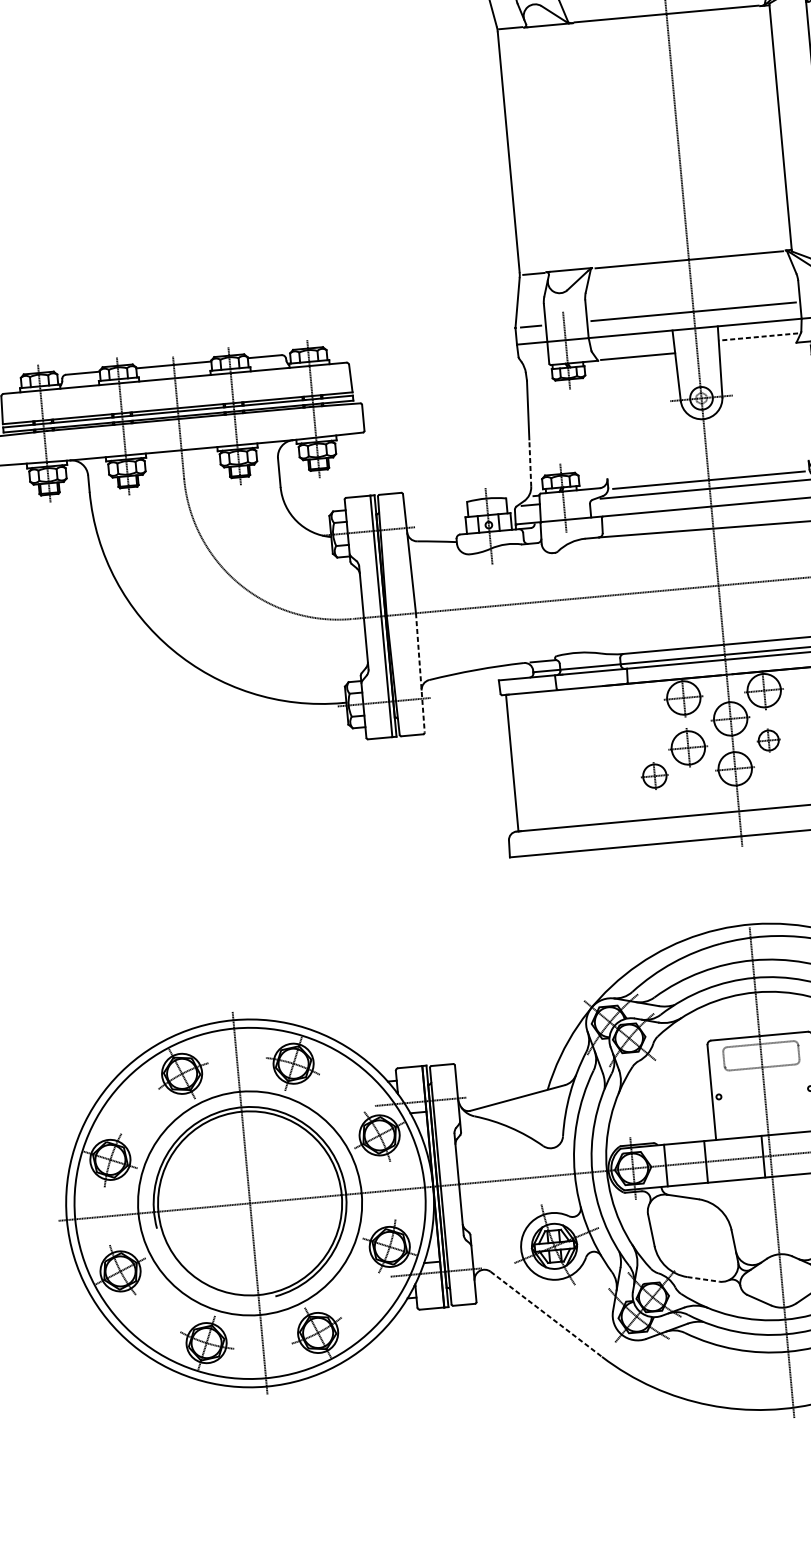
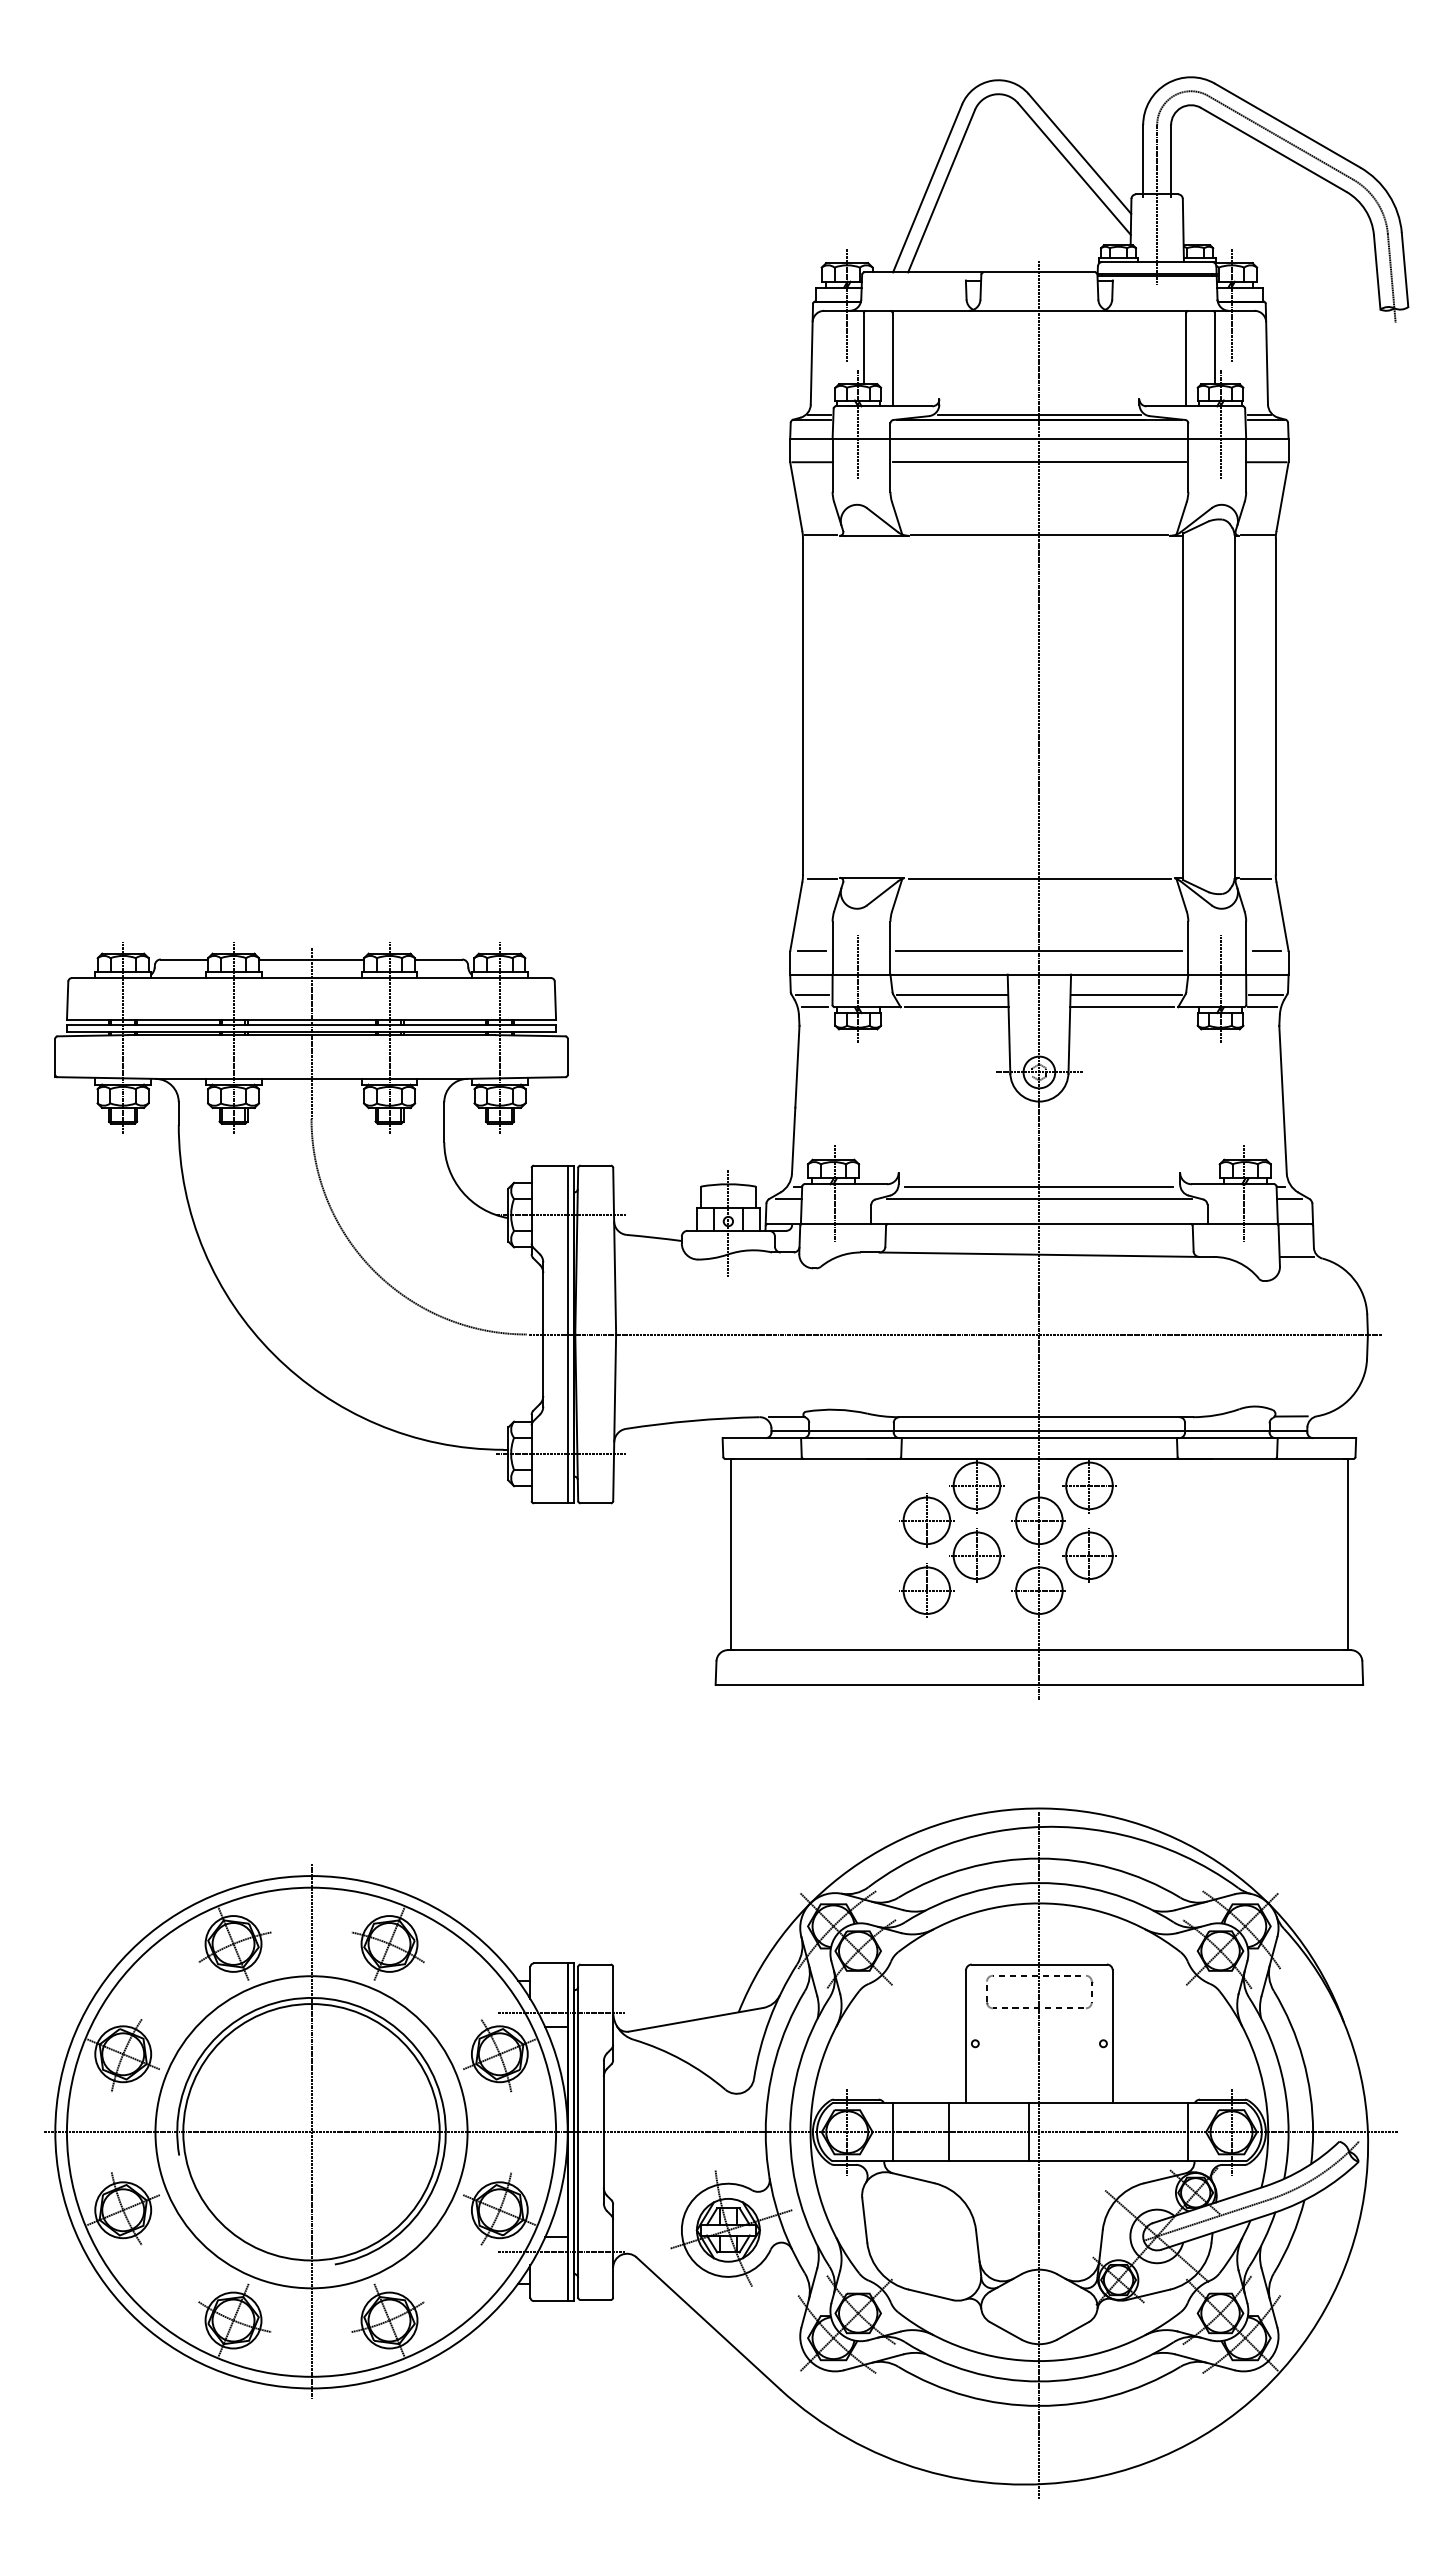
line: (758, 337) -> (1125, 994), dashed -> solid
line: (755, 345) -> (1121, 1006), added
line: (634, 348) -> (952, 994), added
line: (534, 357) -> (812, 994), added
line: (537, 365) -> (815, 1006), added
line: (530, 463) -> (793, 1140), dashed -> solid
line: (420, 673) -> (614, 1418), dashed -> solid
part: (649, 726) -> (926, 1520), added
part: (768, 740) -> (1089, 1555), size x1.67
part: (654, 776) -> (926, 1590), size x1.43
line: (703, 1279) -> (931, 2294), dashed -> solid
line: (546, 1314) -> (708, 2323), dashed -> solid

